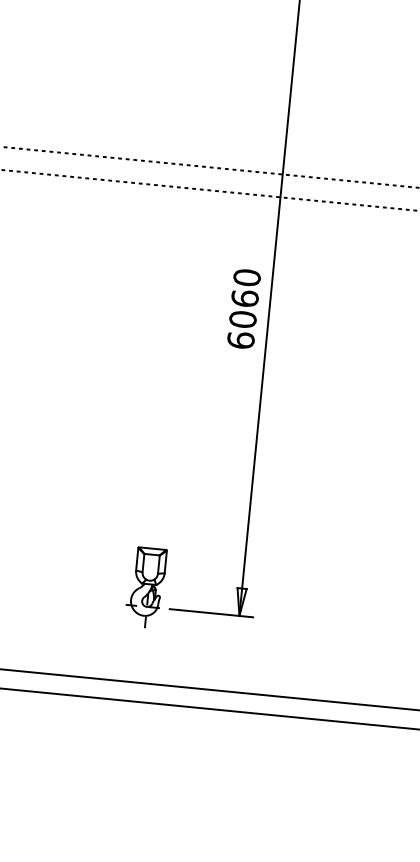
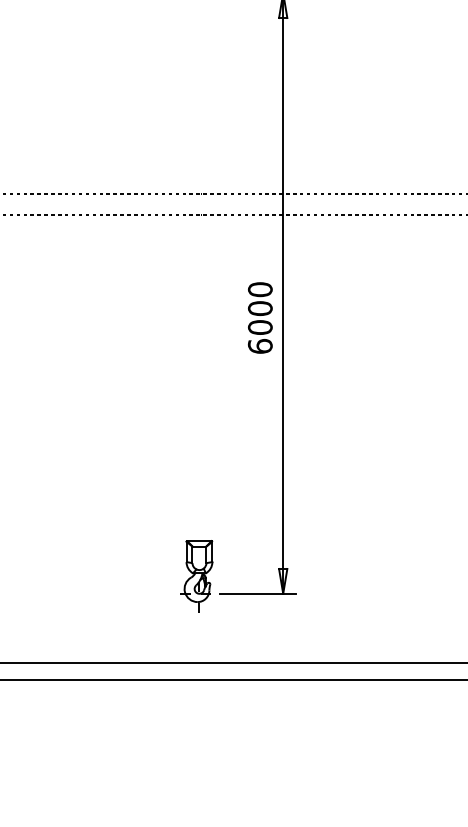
text: (244, 298) -> (259, 308), 6060 -> 6000

